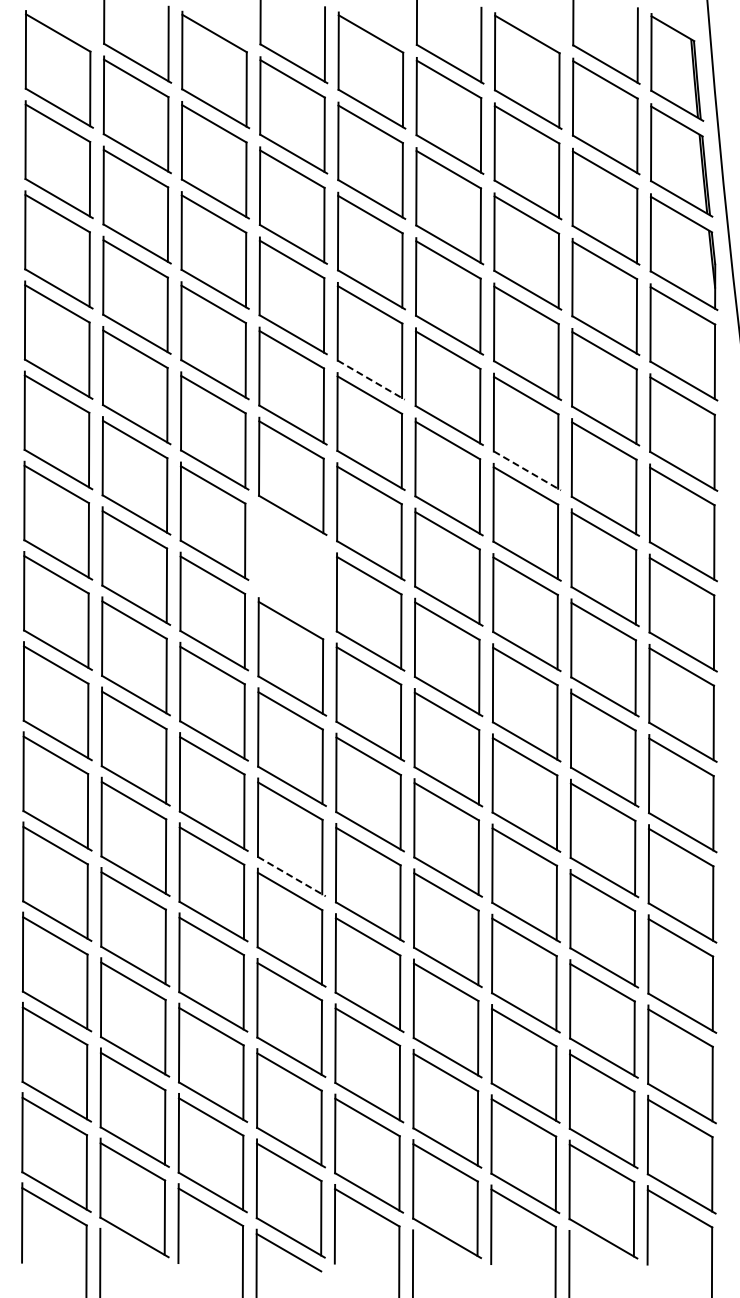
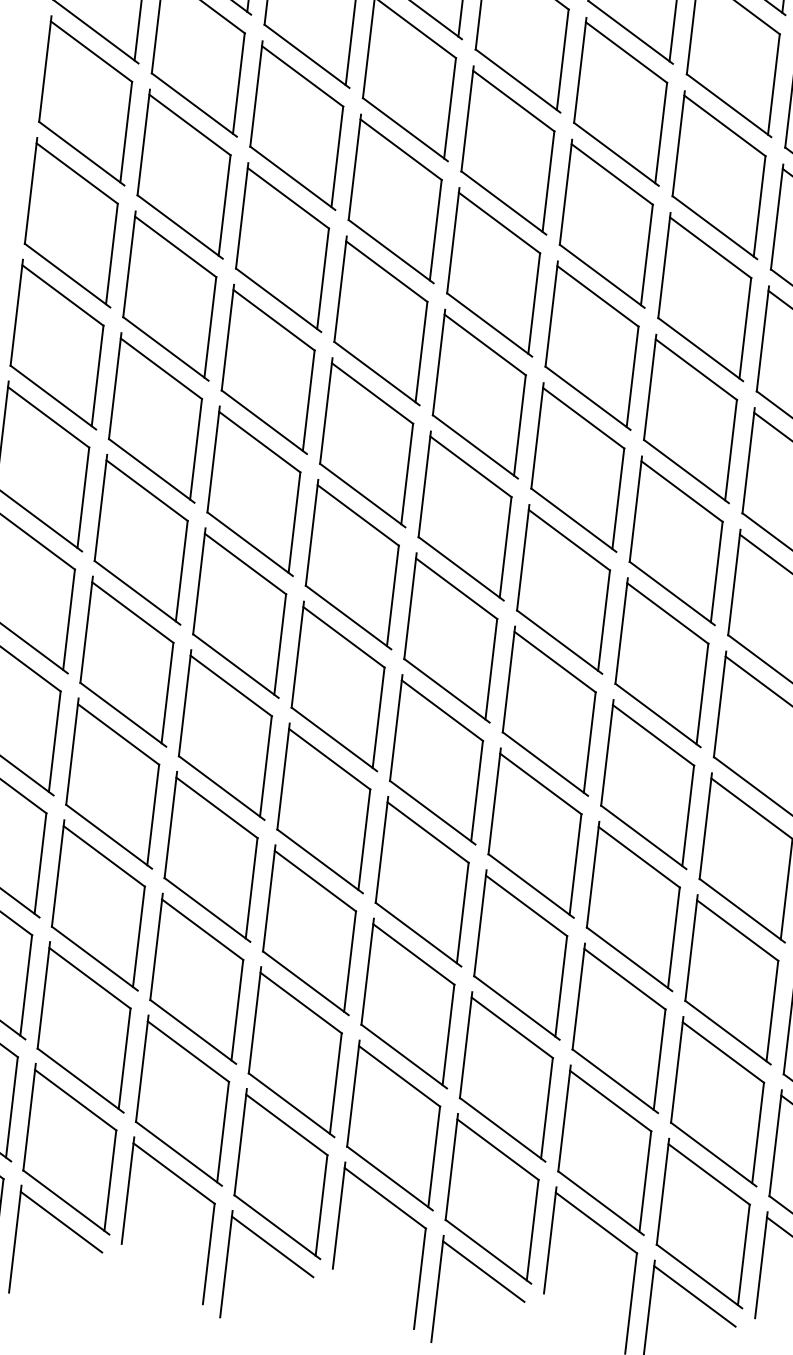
line: (371, 380) -> (518, 81), dashed -> solid
line: (527, 470) -> (715, 227), dashed -> solid
part: (292, 566) -> (382, 320), added
line: (292, 876) -> (335, 739), dashed -> solid
line: (132, 1251) -> (61, 1221), added
line: (445, 1252) -> (484, 1270), added
line: (601, 1253) -> (694, 1296), added

